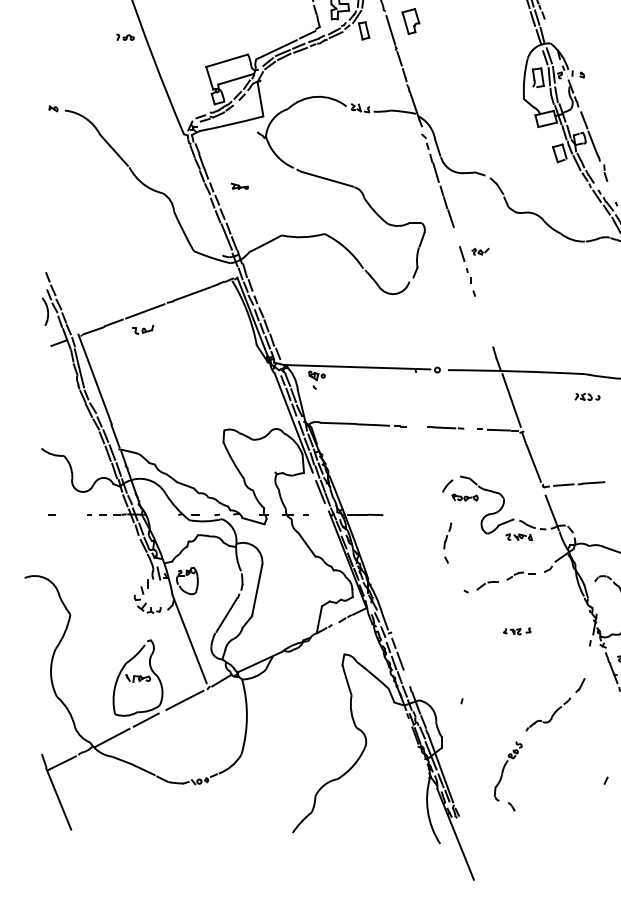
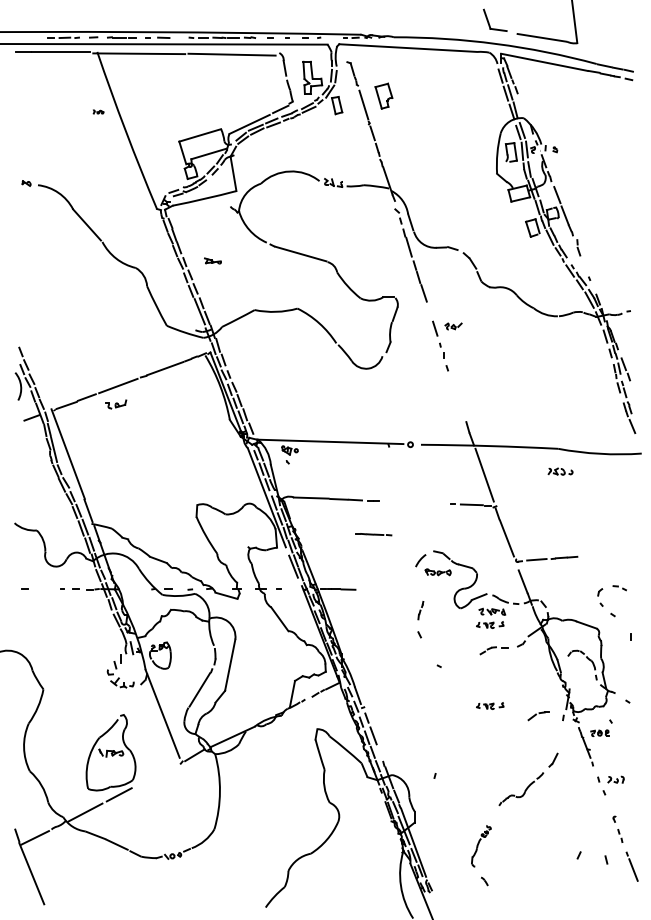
part: (125, 36) -> (98, 111), size x0.6
line: (445, 427) -> (373, 534), moved
part: (447, 535) -> (420, 610), size x0.7
part: (517, 549) -> (490, 624), added
part: (487, 585) -> (538, 716), moved
line: (184, 699) -> (157, 774), removed
part: (508, 771) -> (481, 846), size x0.7

